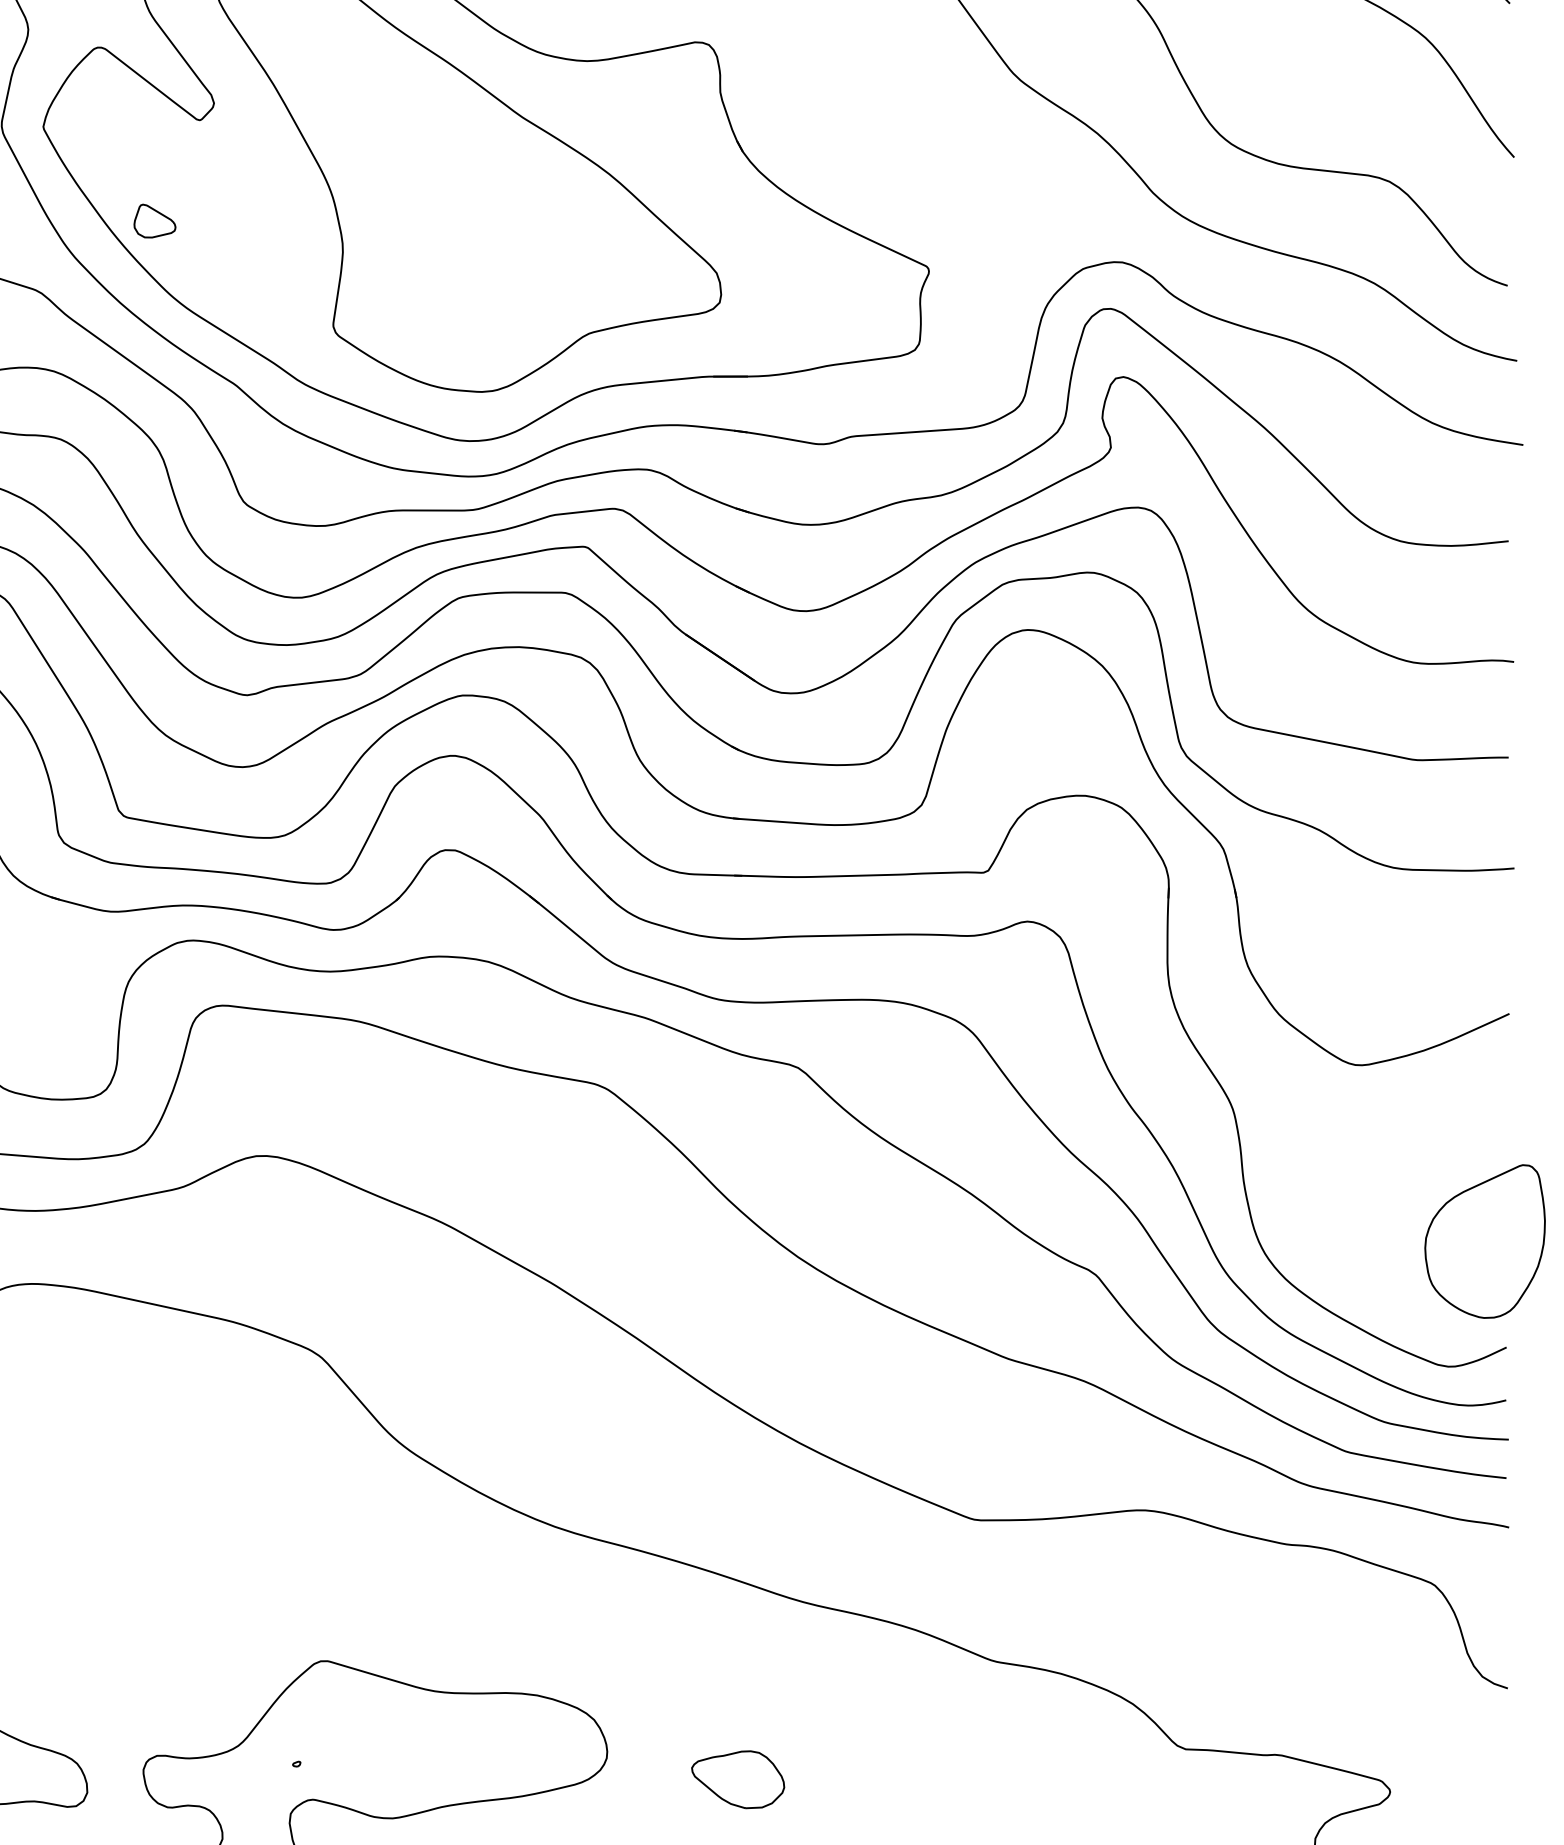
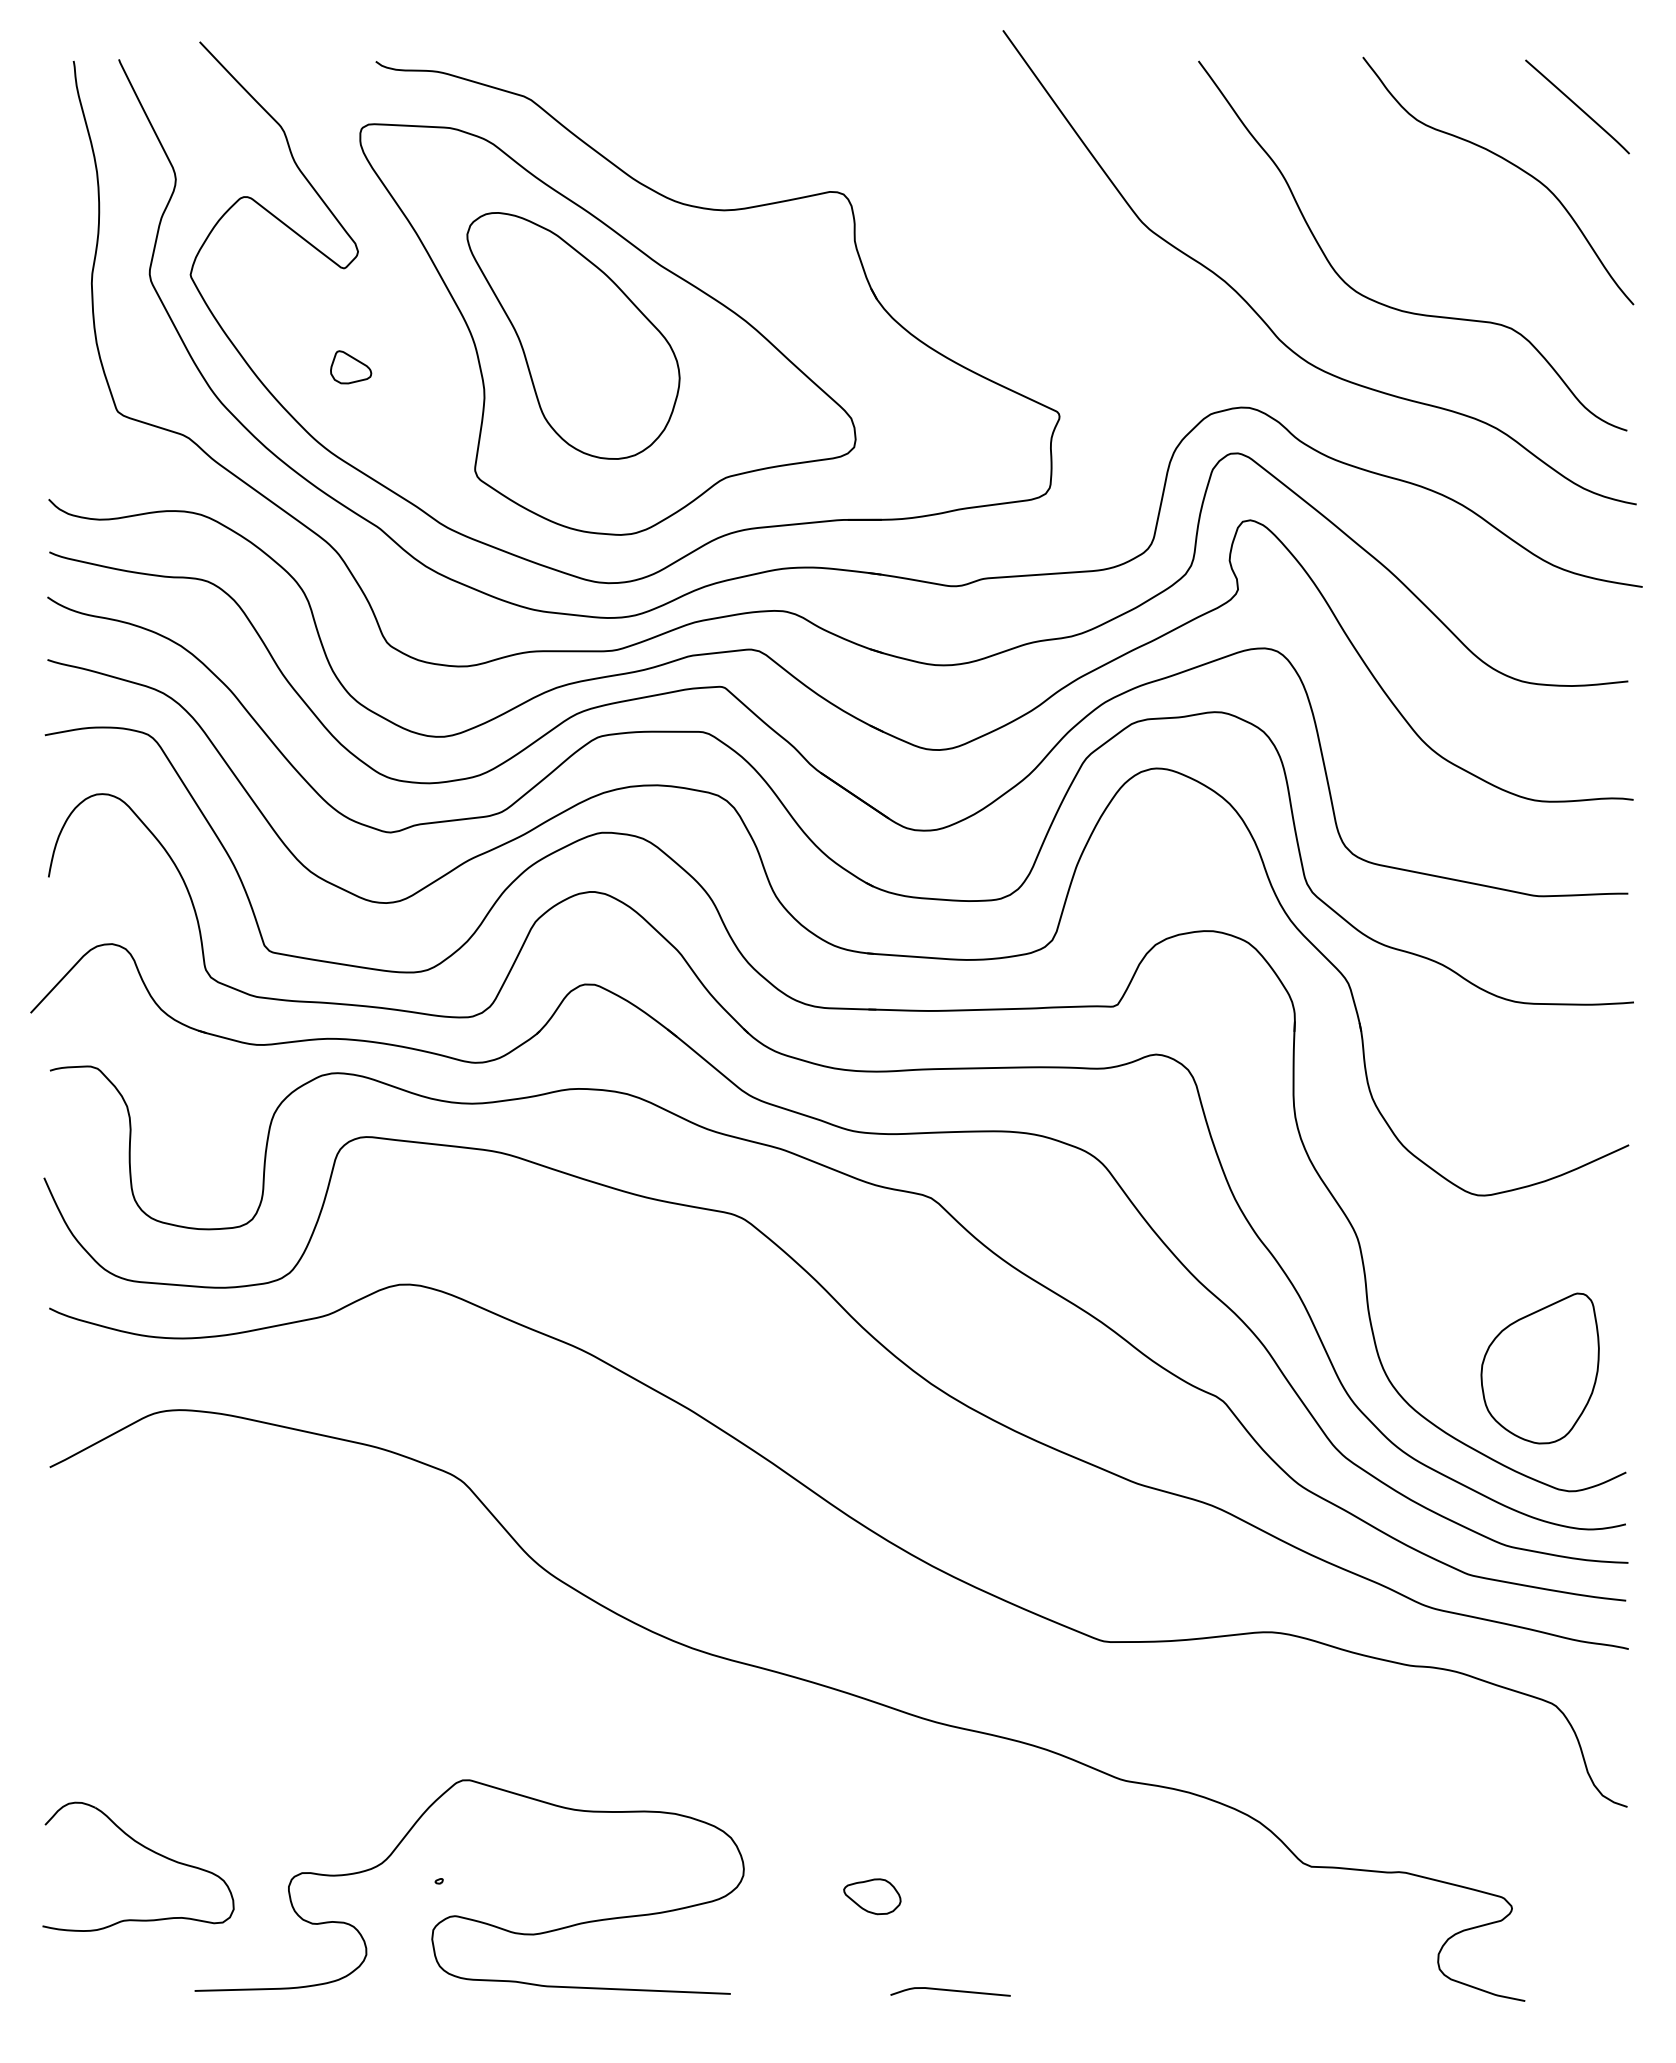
part: (433, 188) -> (573, 335), added
part: (155, 221) -> (351, 367), moved
part: (1484, 1241) -> (1539, 1368), moved
part: (738, 1779) -> (872, 1896), size x0.62

